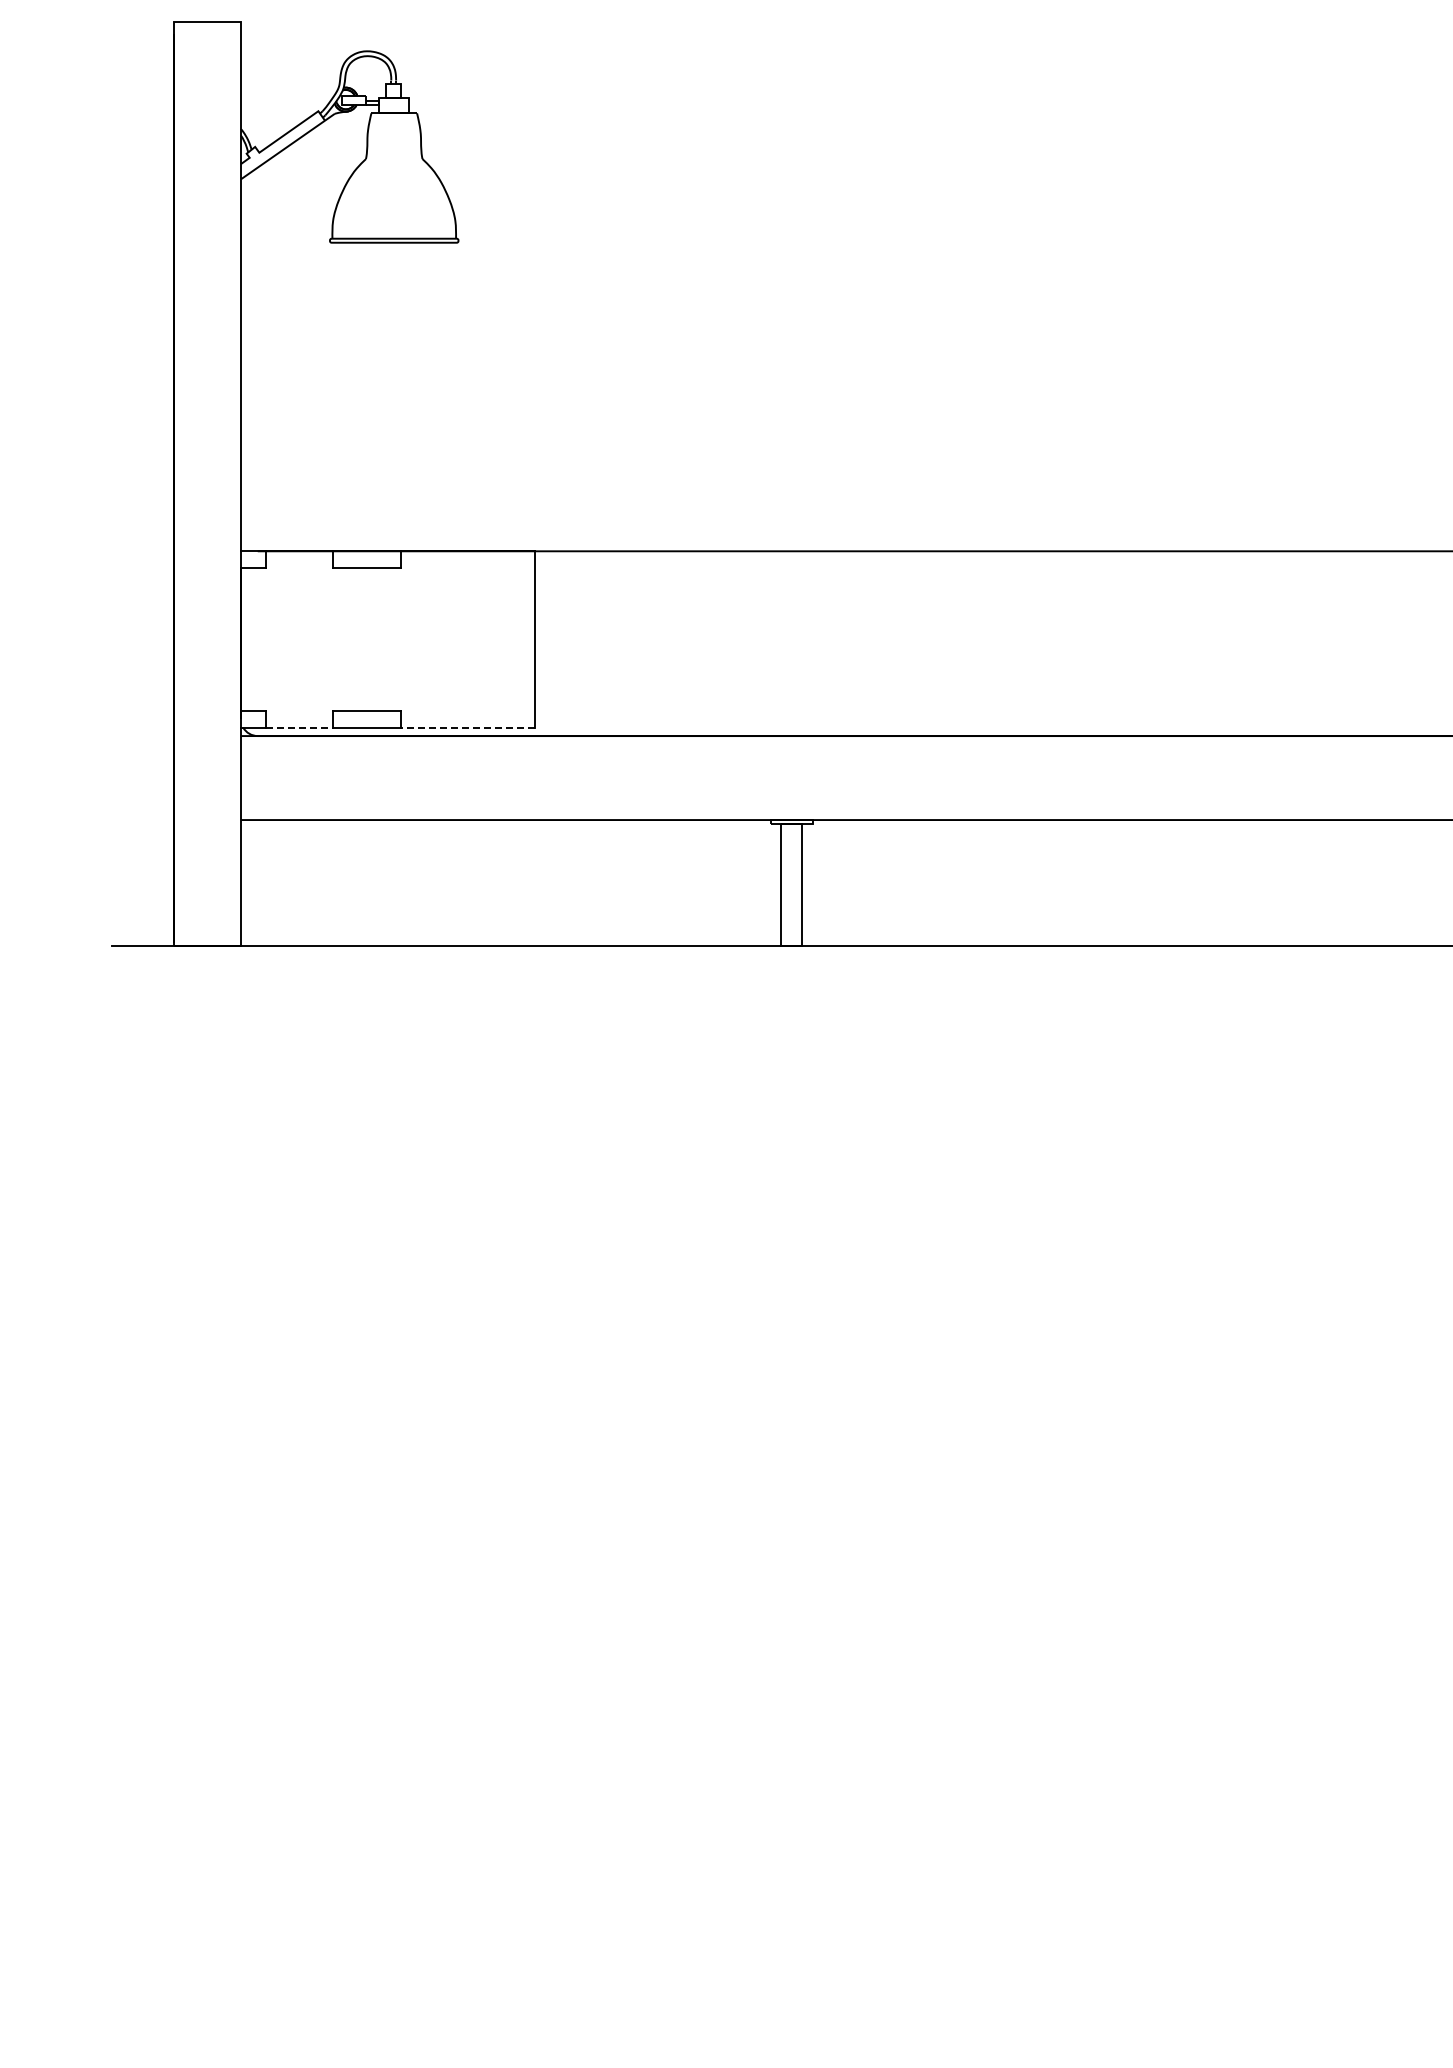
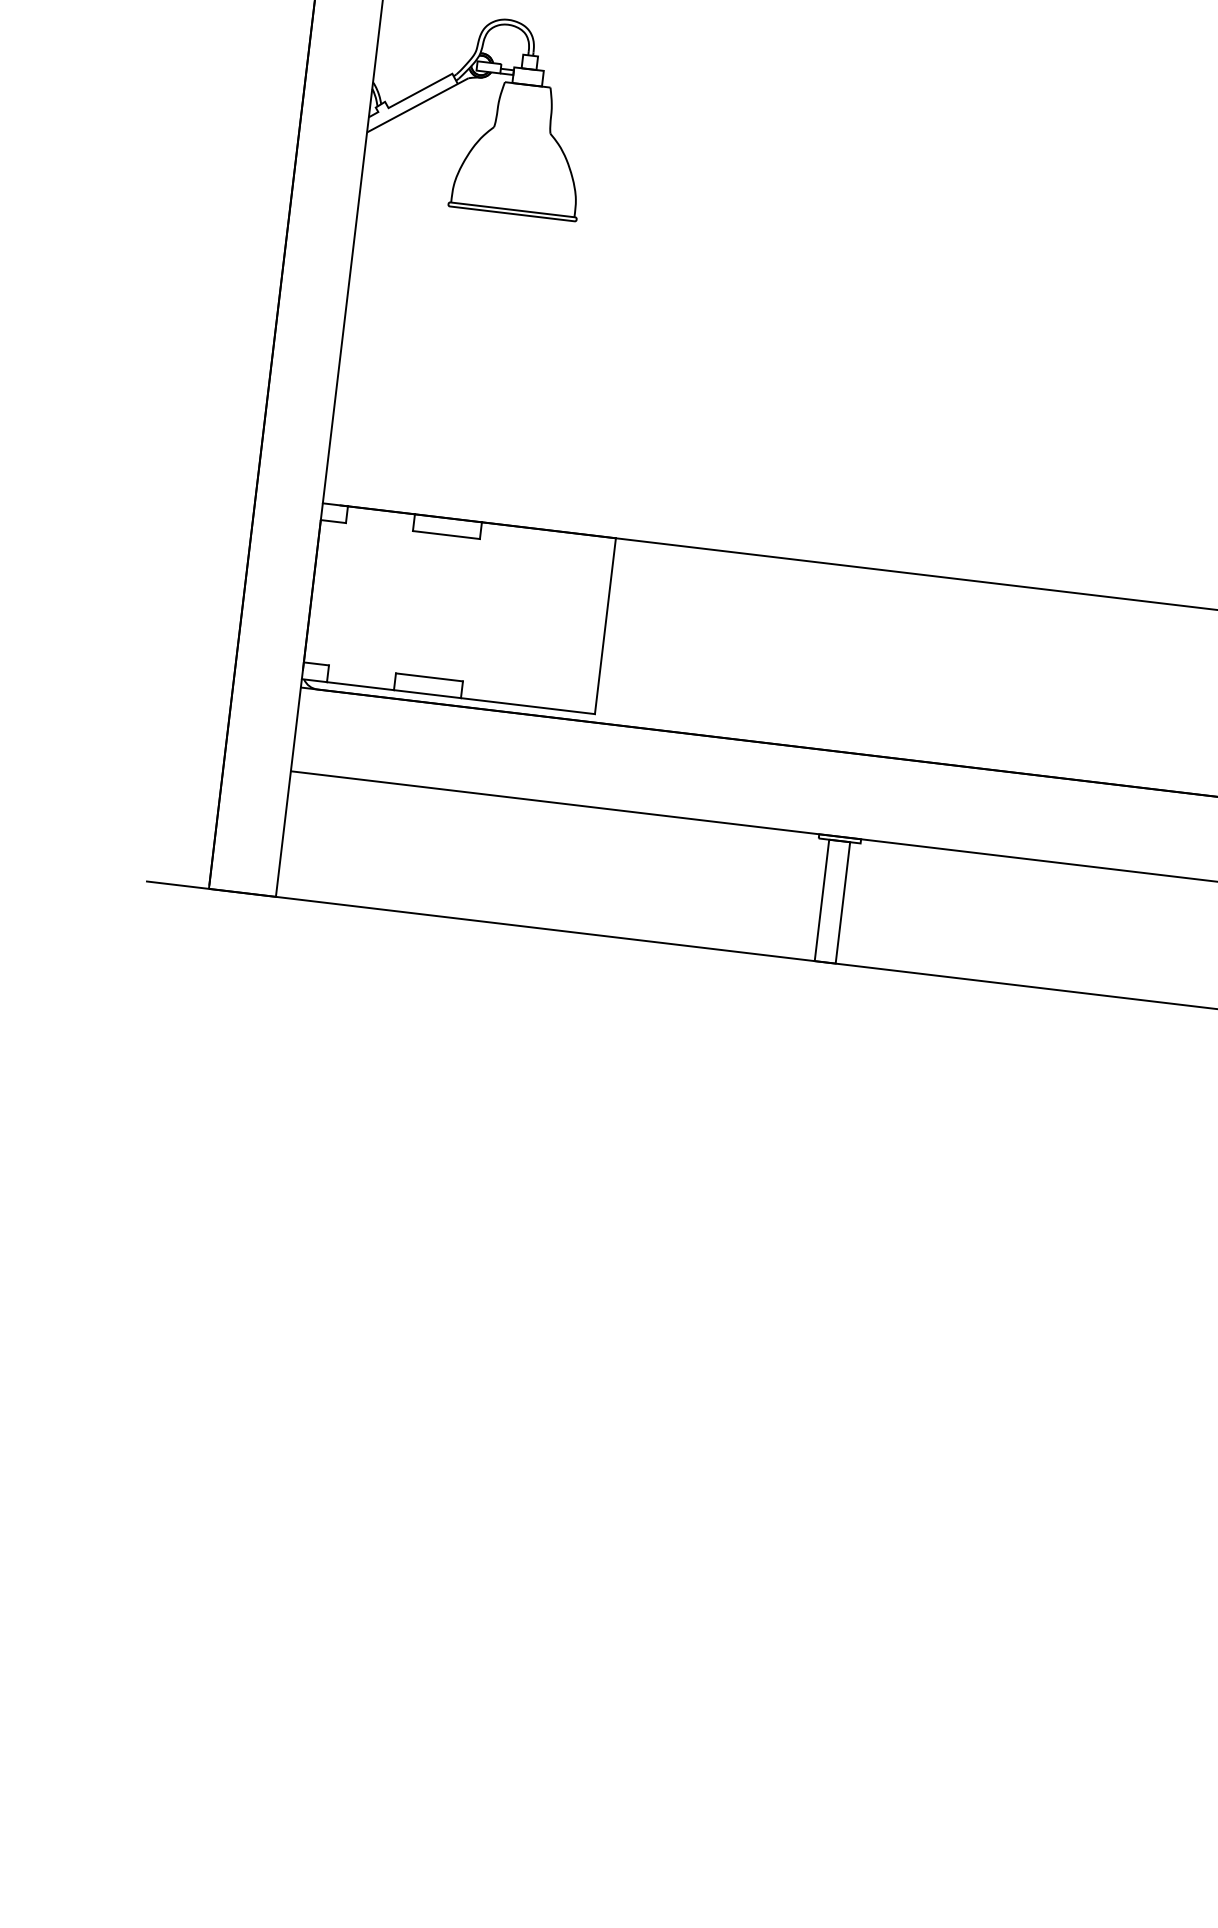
line: (299, 727) -> (360, 685), dashed -> solid
line: (467, 727) -> (527, 705), dashed -> solid

